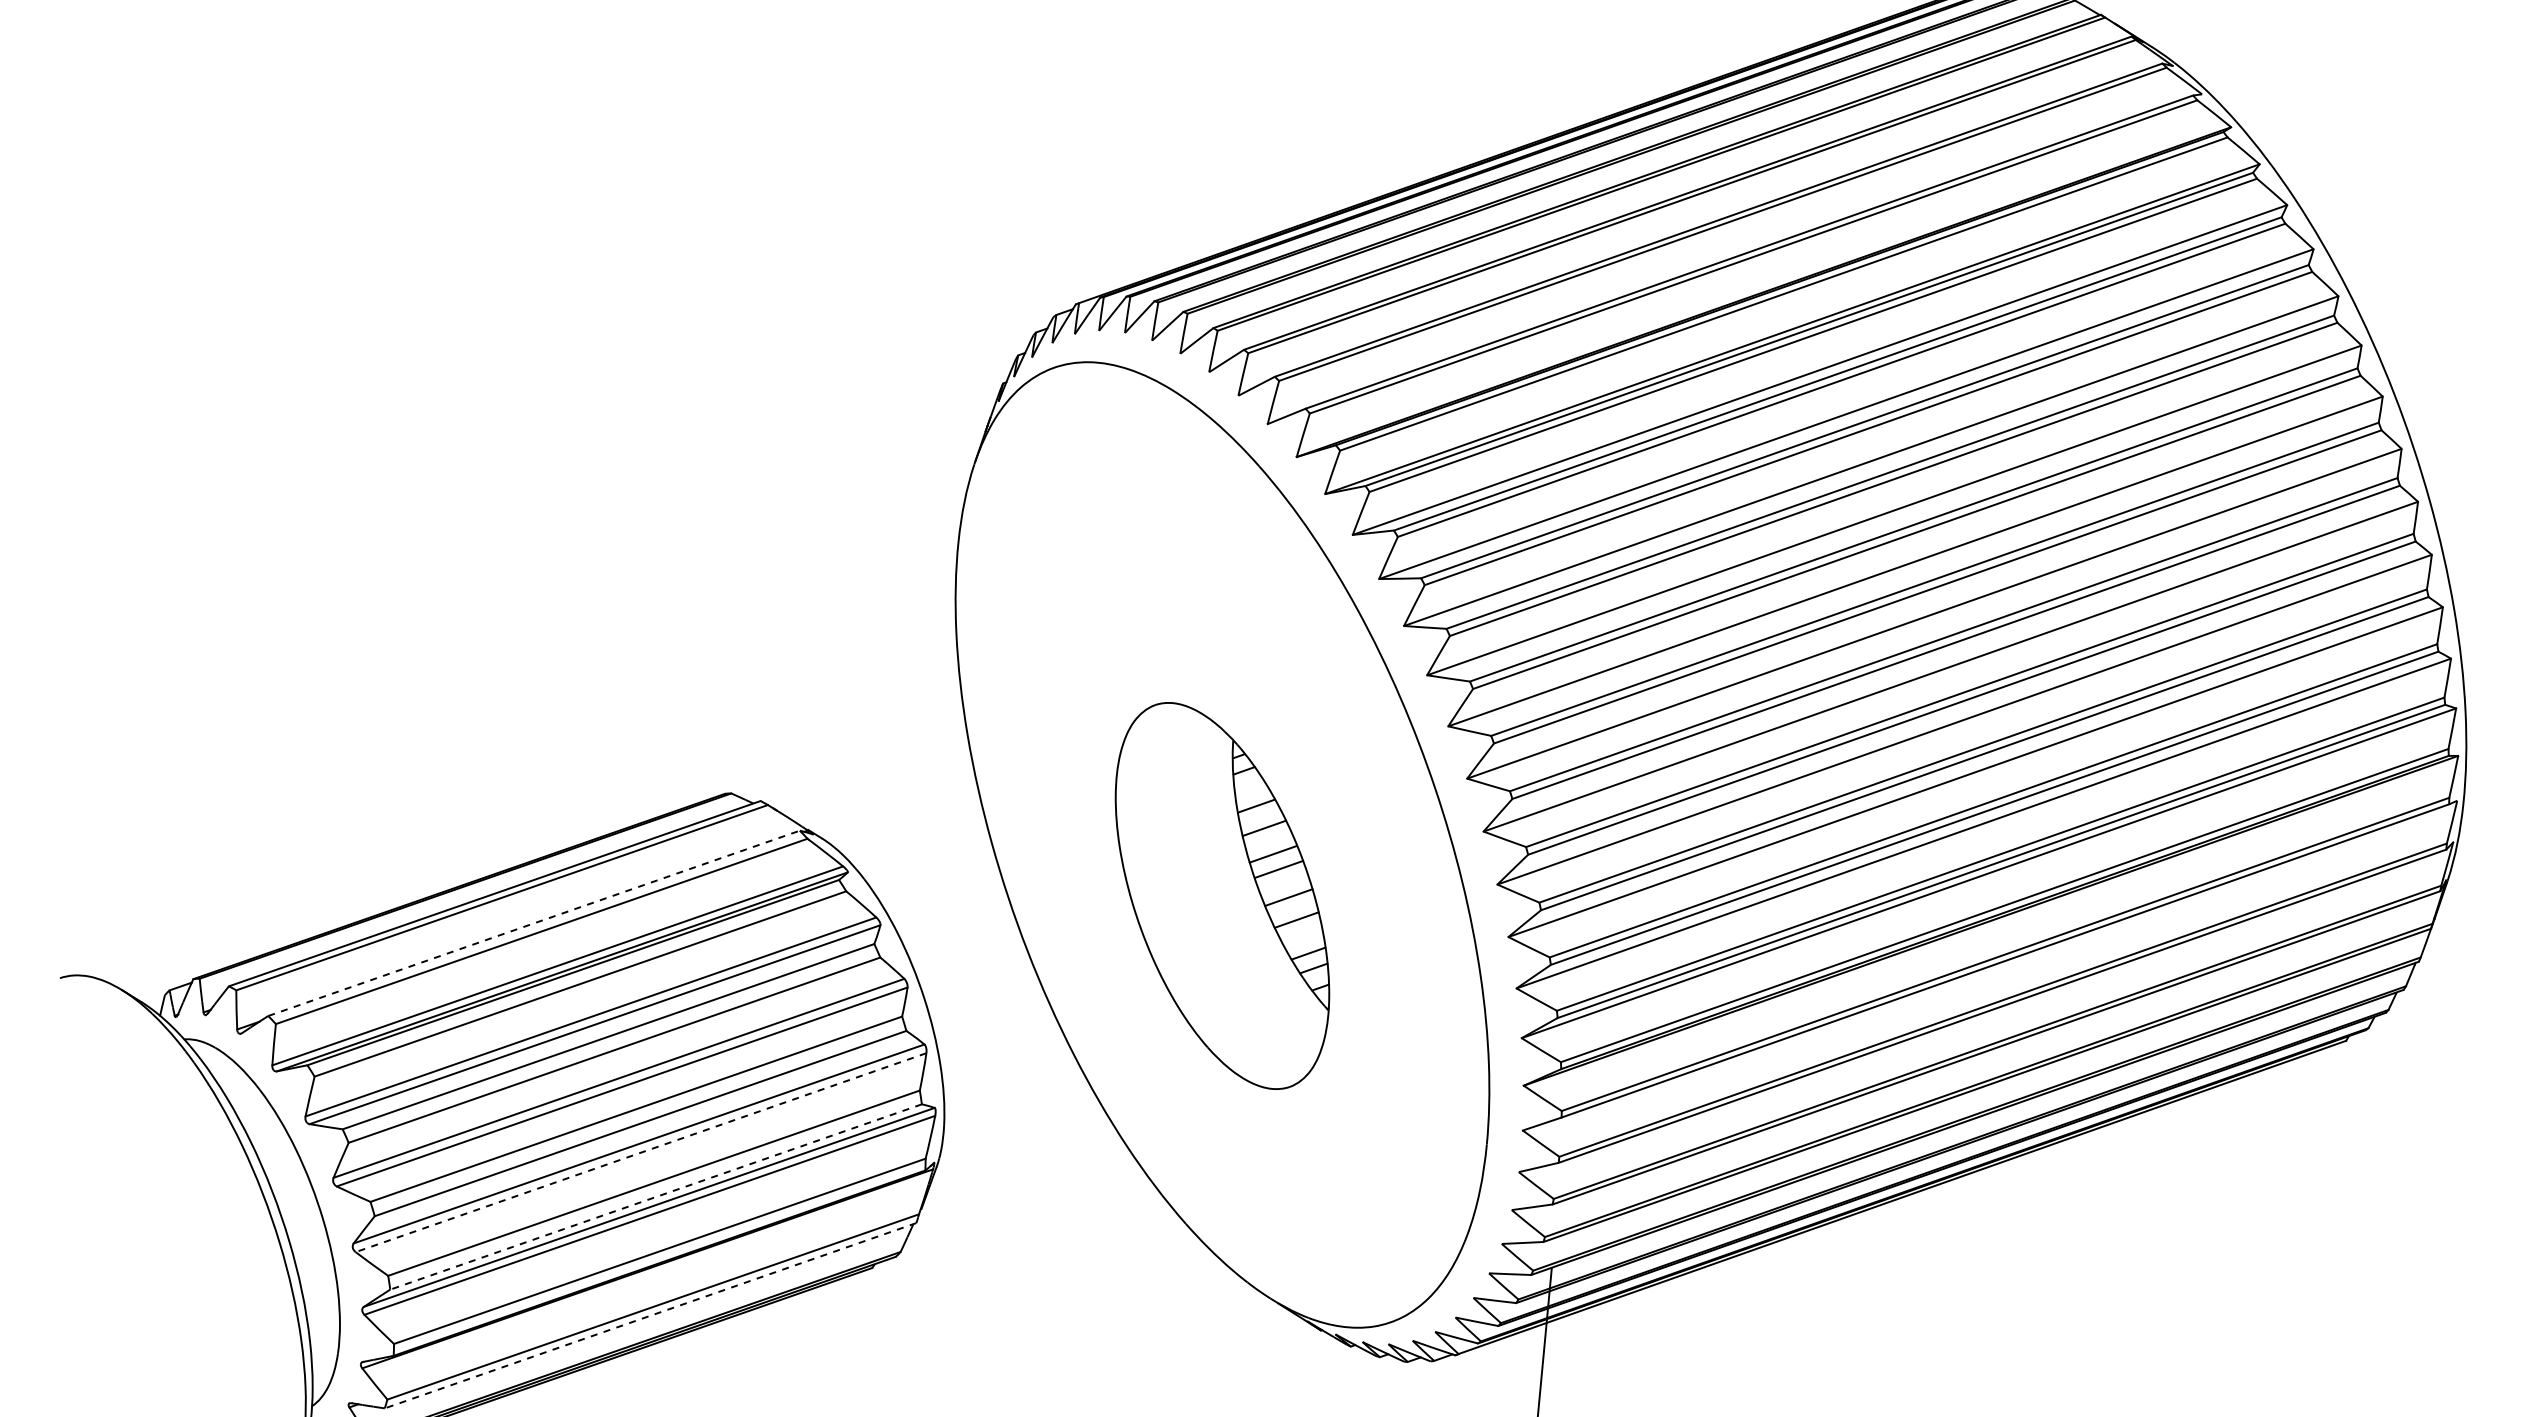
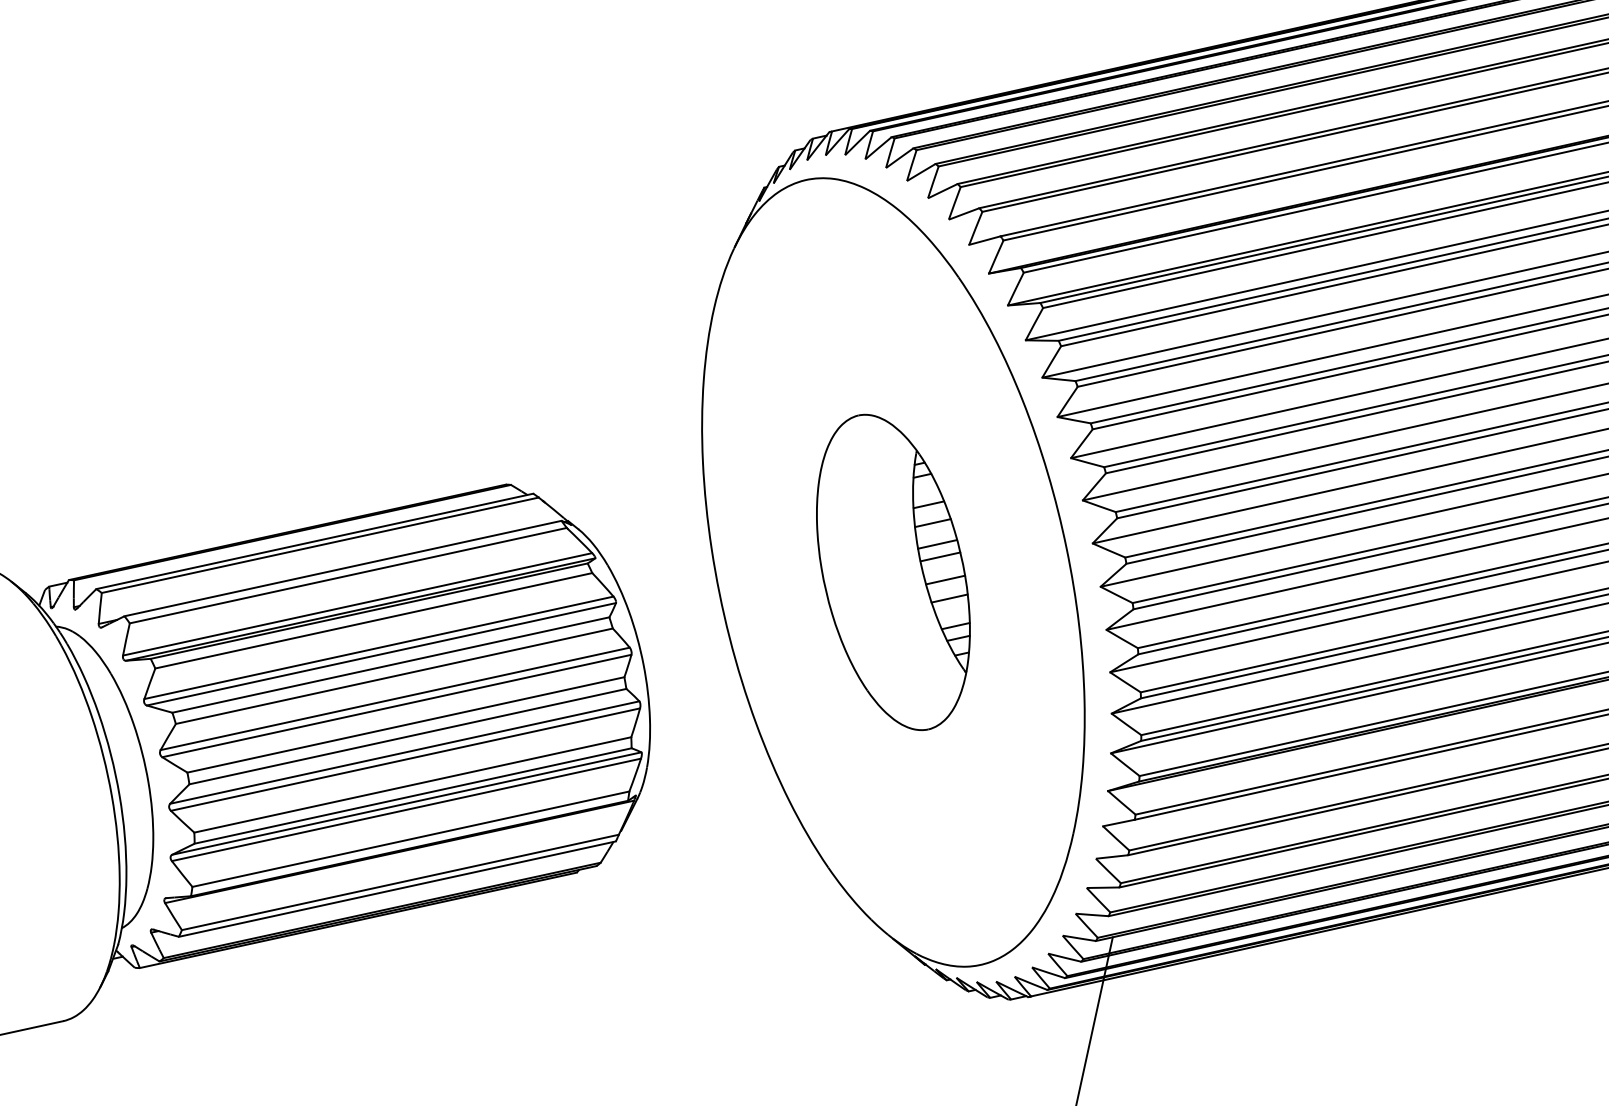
part: (1222, 895) -> (893, 572), moved
line: (534, 923) -> (343, 568), dashed -> solid
line: (640, 1152) -> (405, 759), dashed -> solid
line: (655, 1197) -> (412, 796), dashed -> solid
line: (650, 1315) -> (397, 888), dashed -> solid

